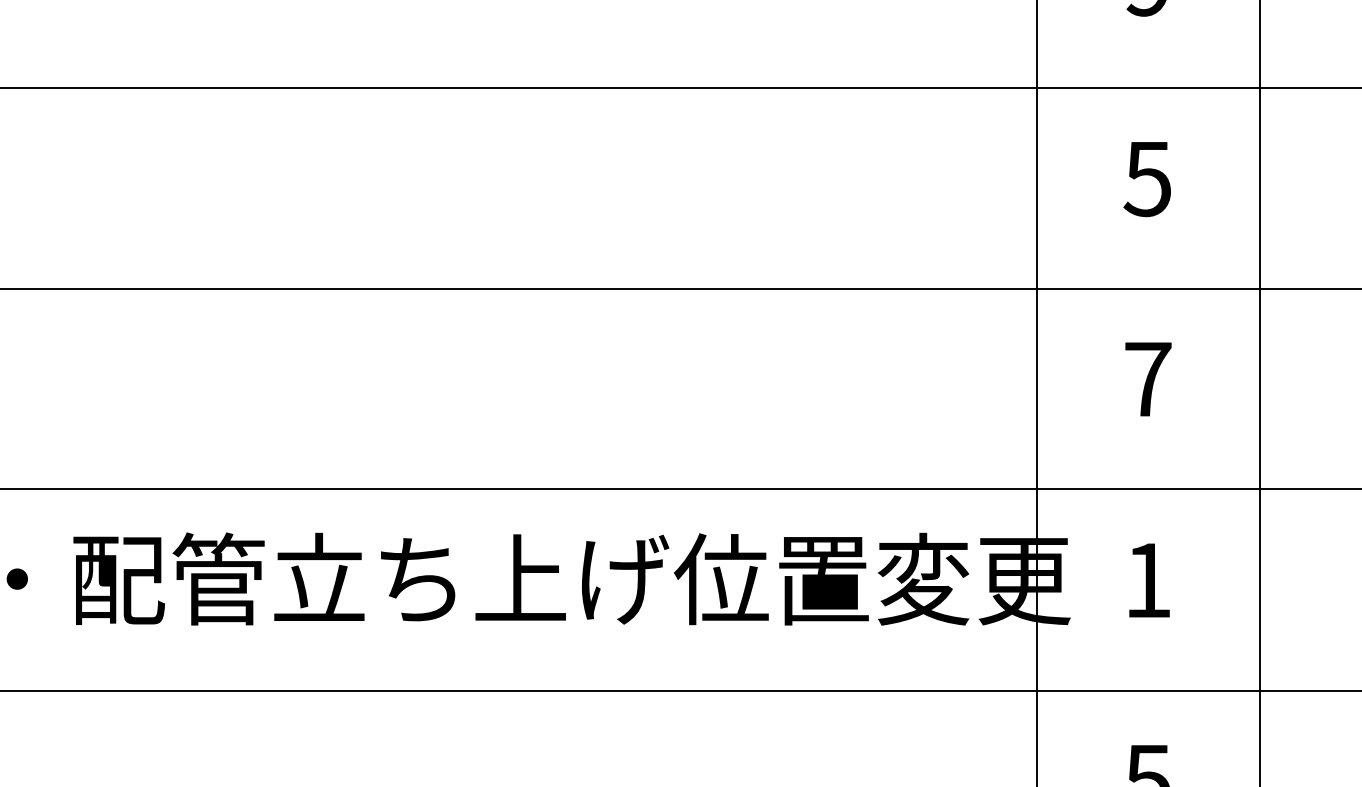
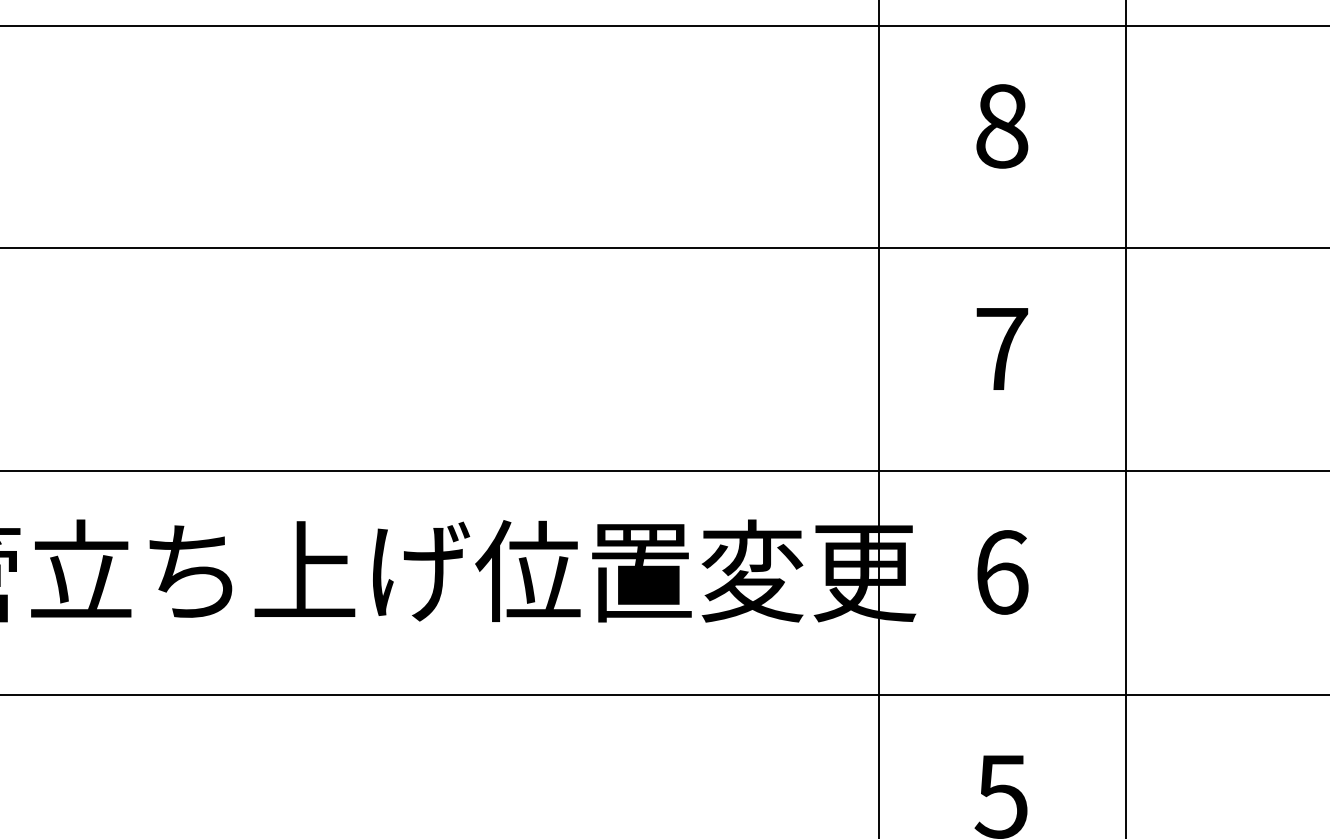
text: (1147, 179) -> (1001, 126), 5 -> 8
text: (1148, 580) -> (1002, 572), 1 -> 6

